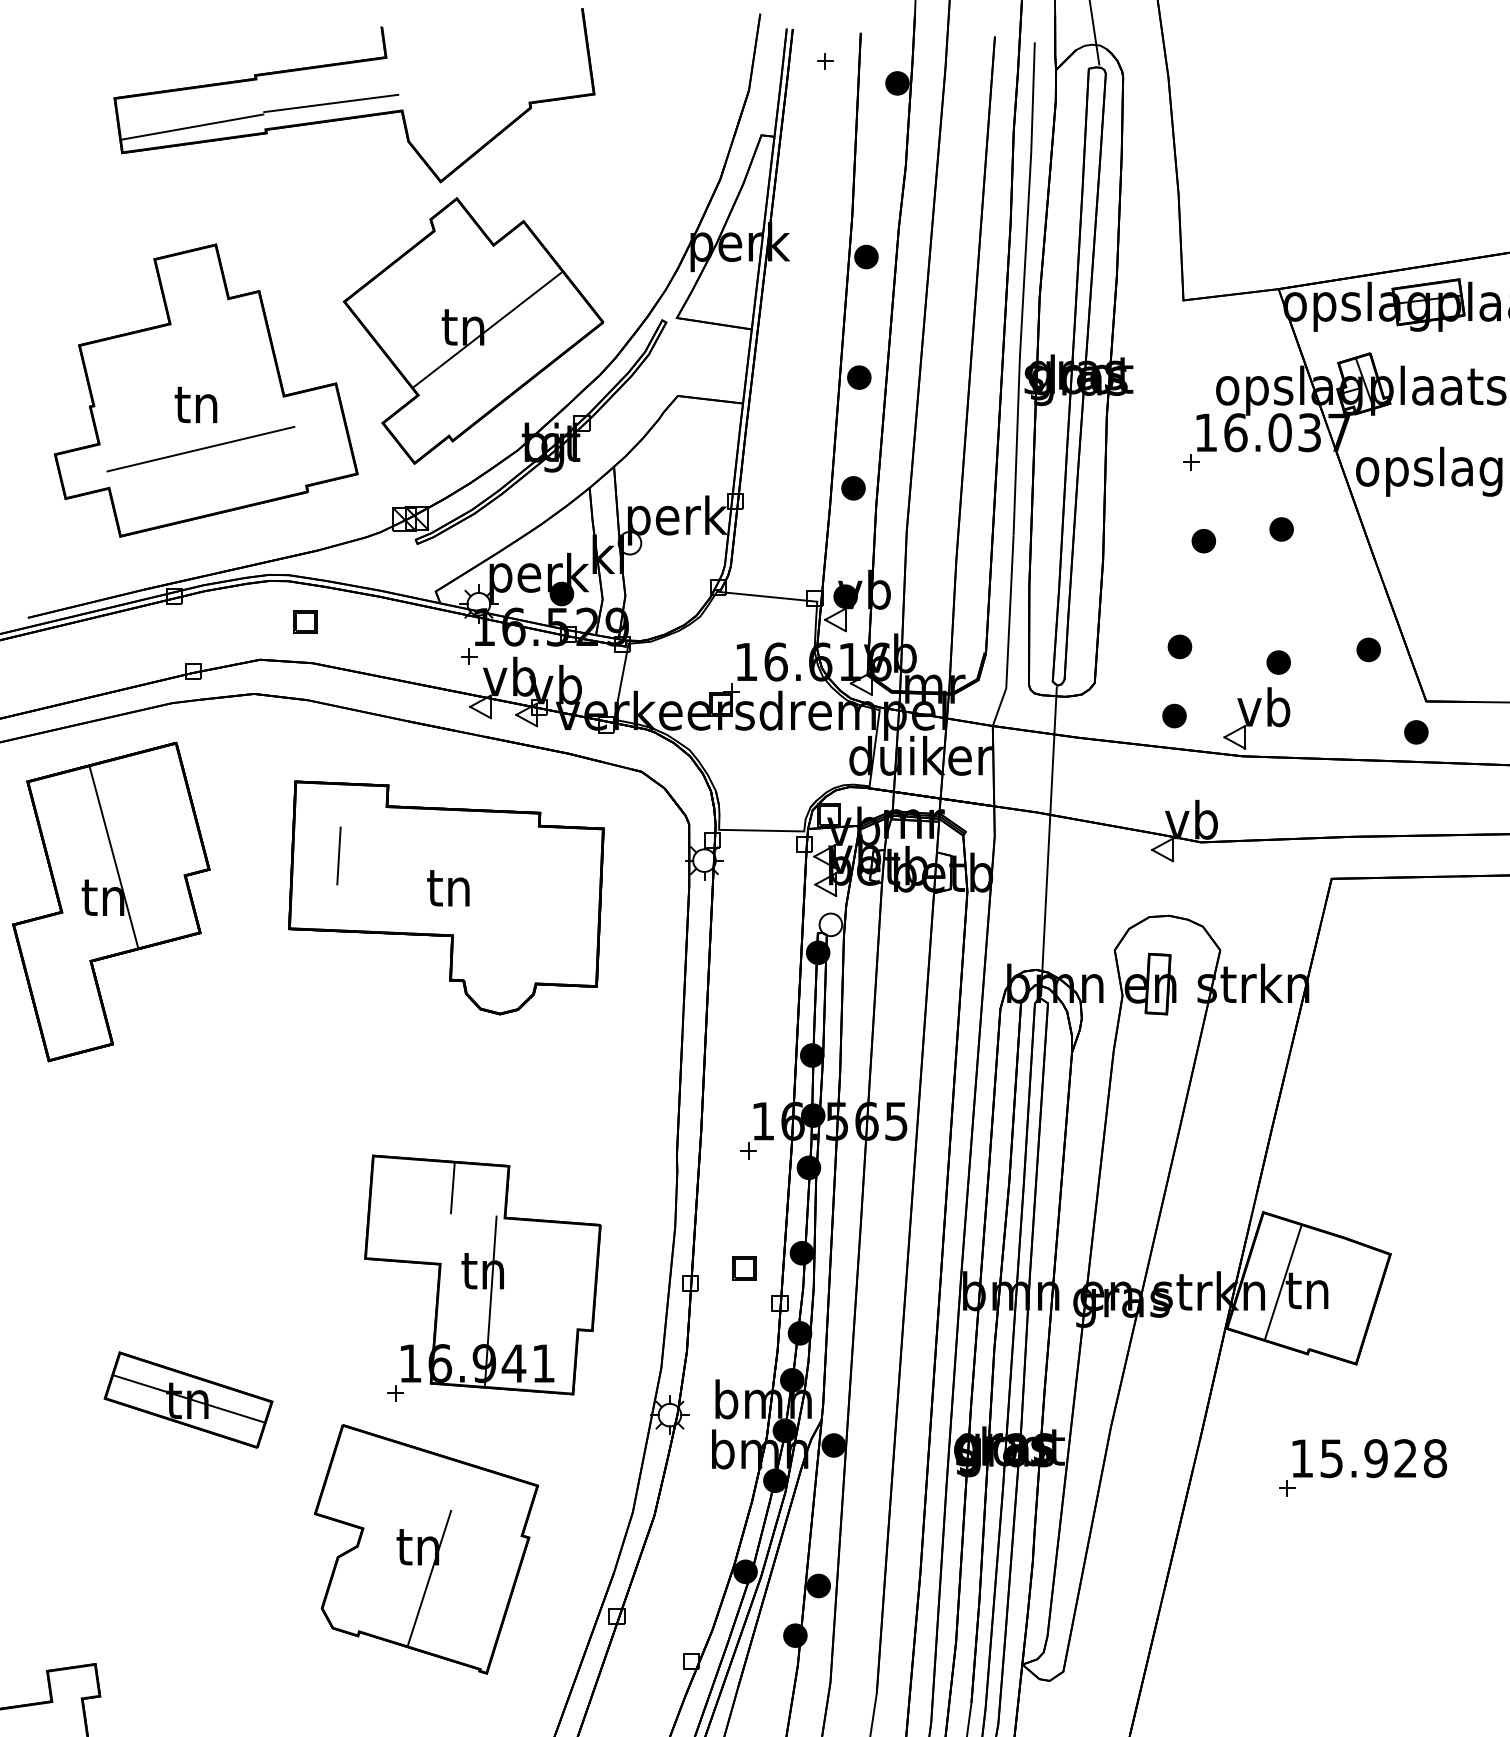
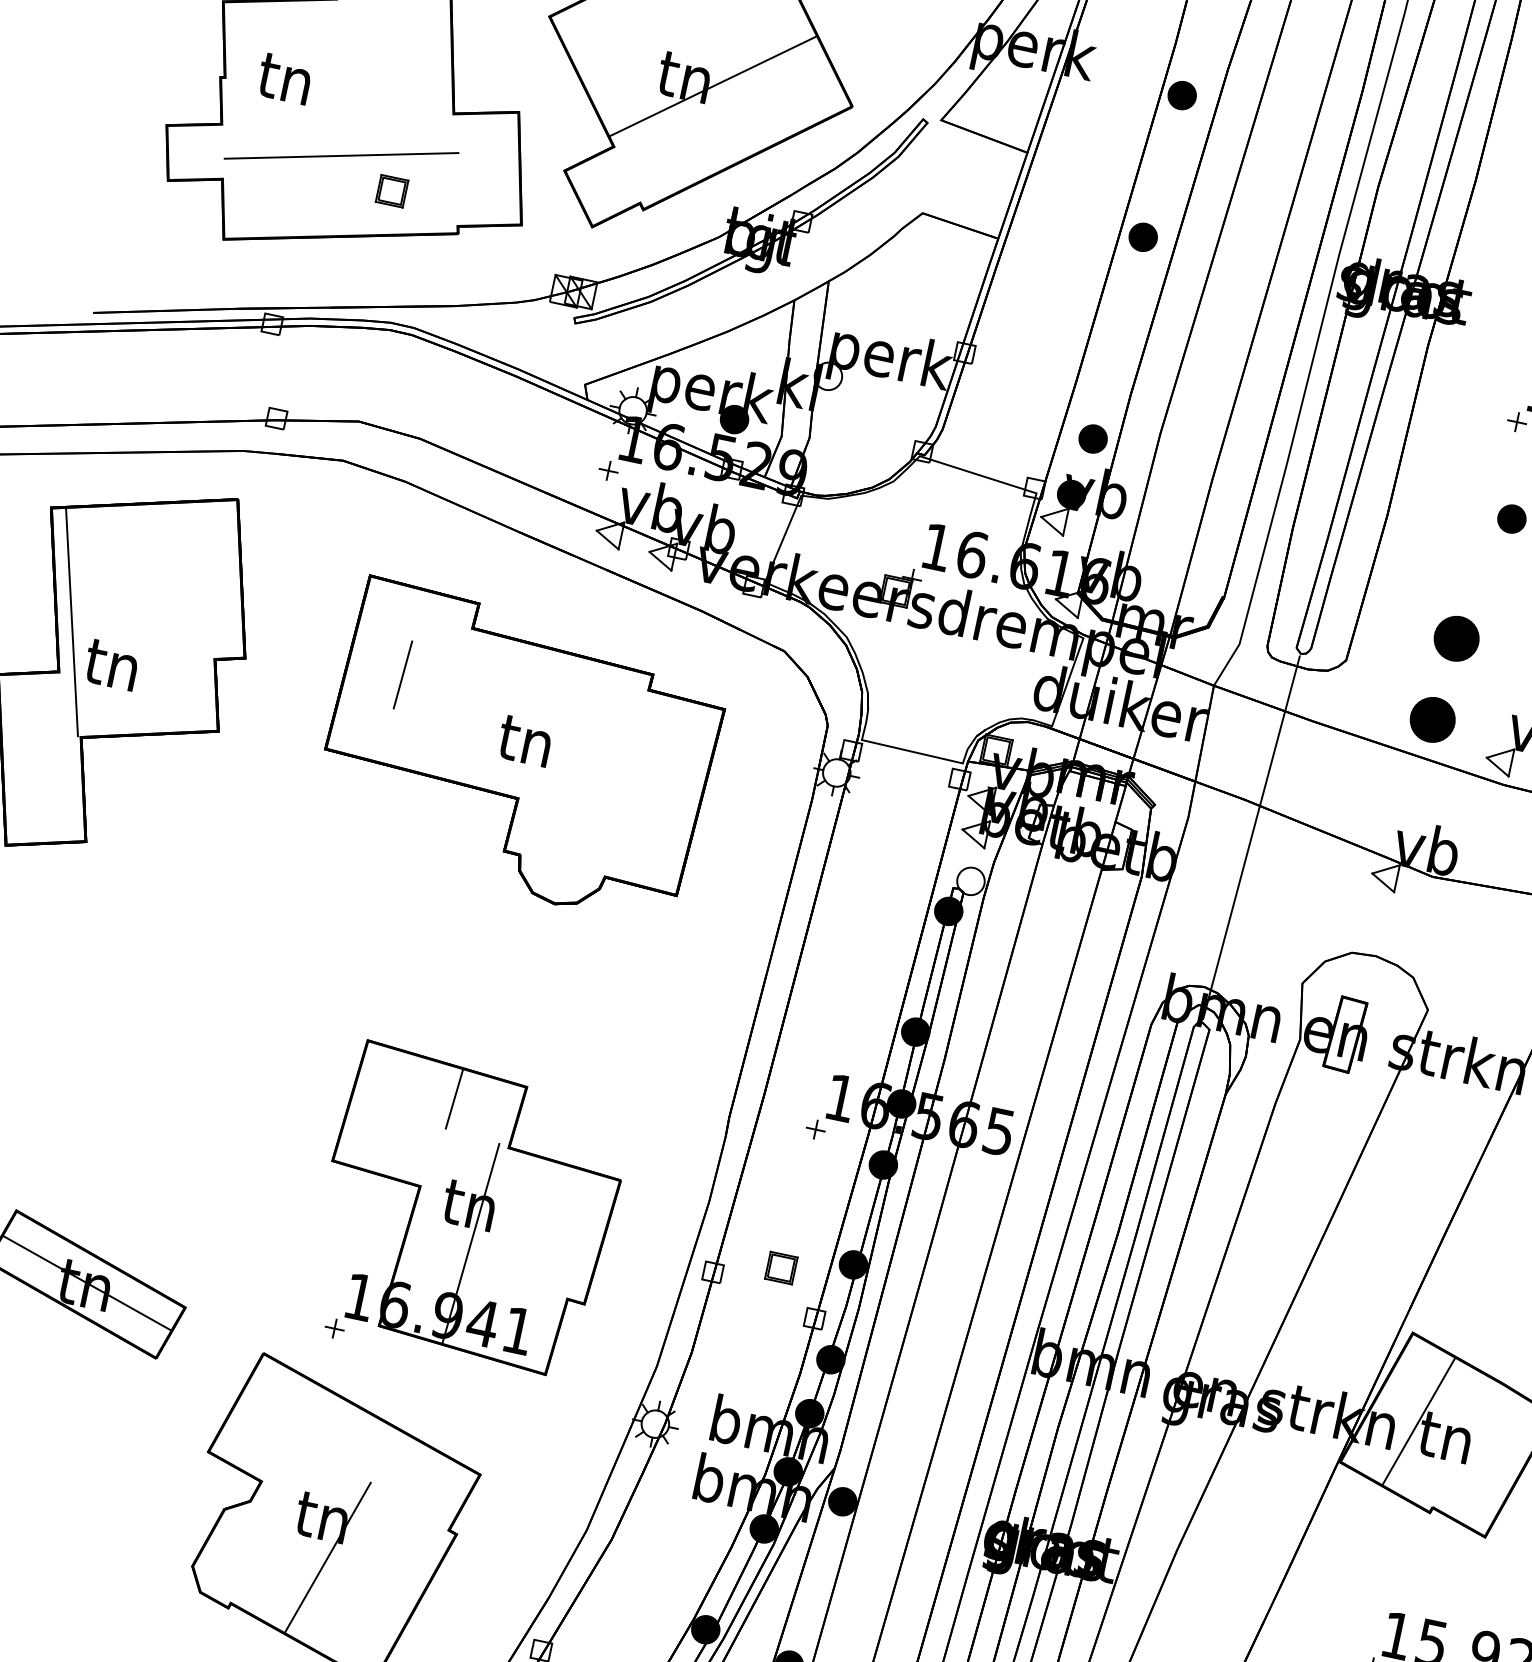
text: (195, 404) -> (284, 78), moved
part: (853, 488) -> (1093, 439), moved
part: (305, 621) -> (392, 190), moved
part: (1179, 646) -> (1456, 638), size x1.6
part: (1174, 715) -> (1432, 719), size x1.6
line: (113, 857) -> (71, 622), moved

